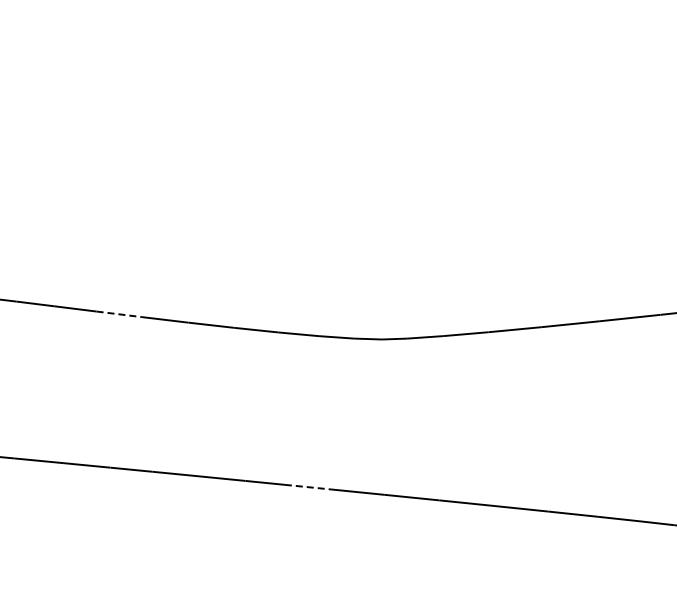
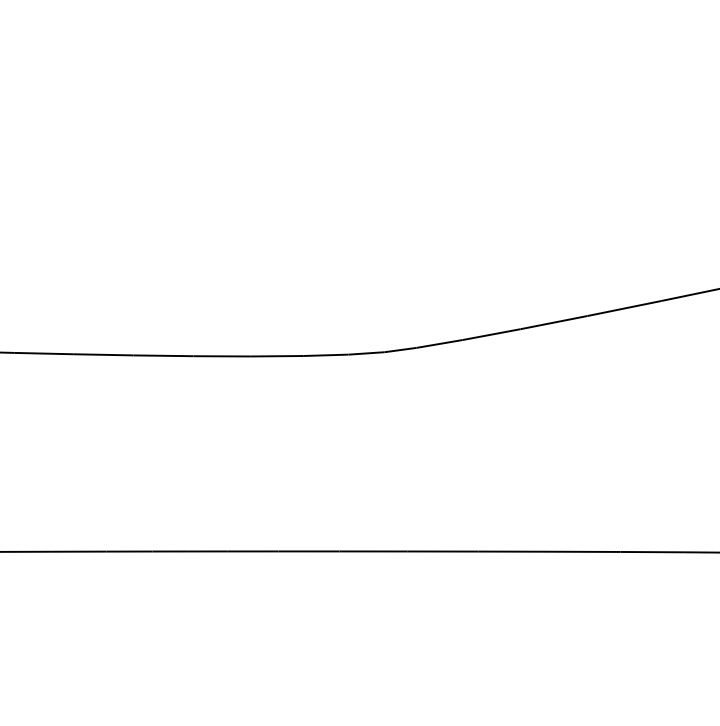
line: (119, 314) -> (43, 353), dashed -> solid
line: (308, 487) -> (309, 551), dashed -> solid

